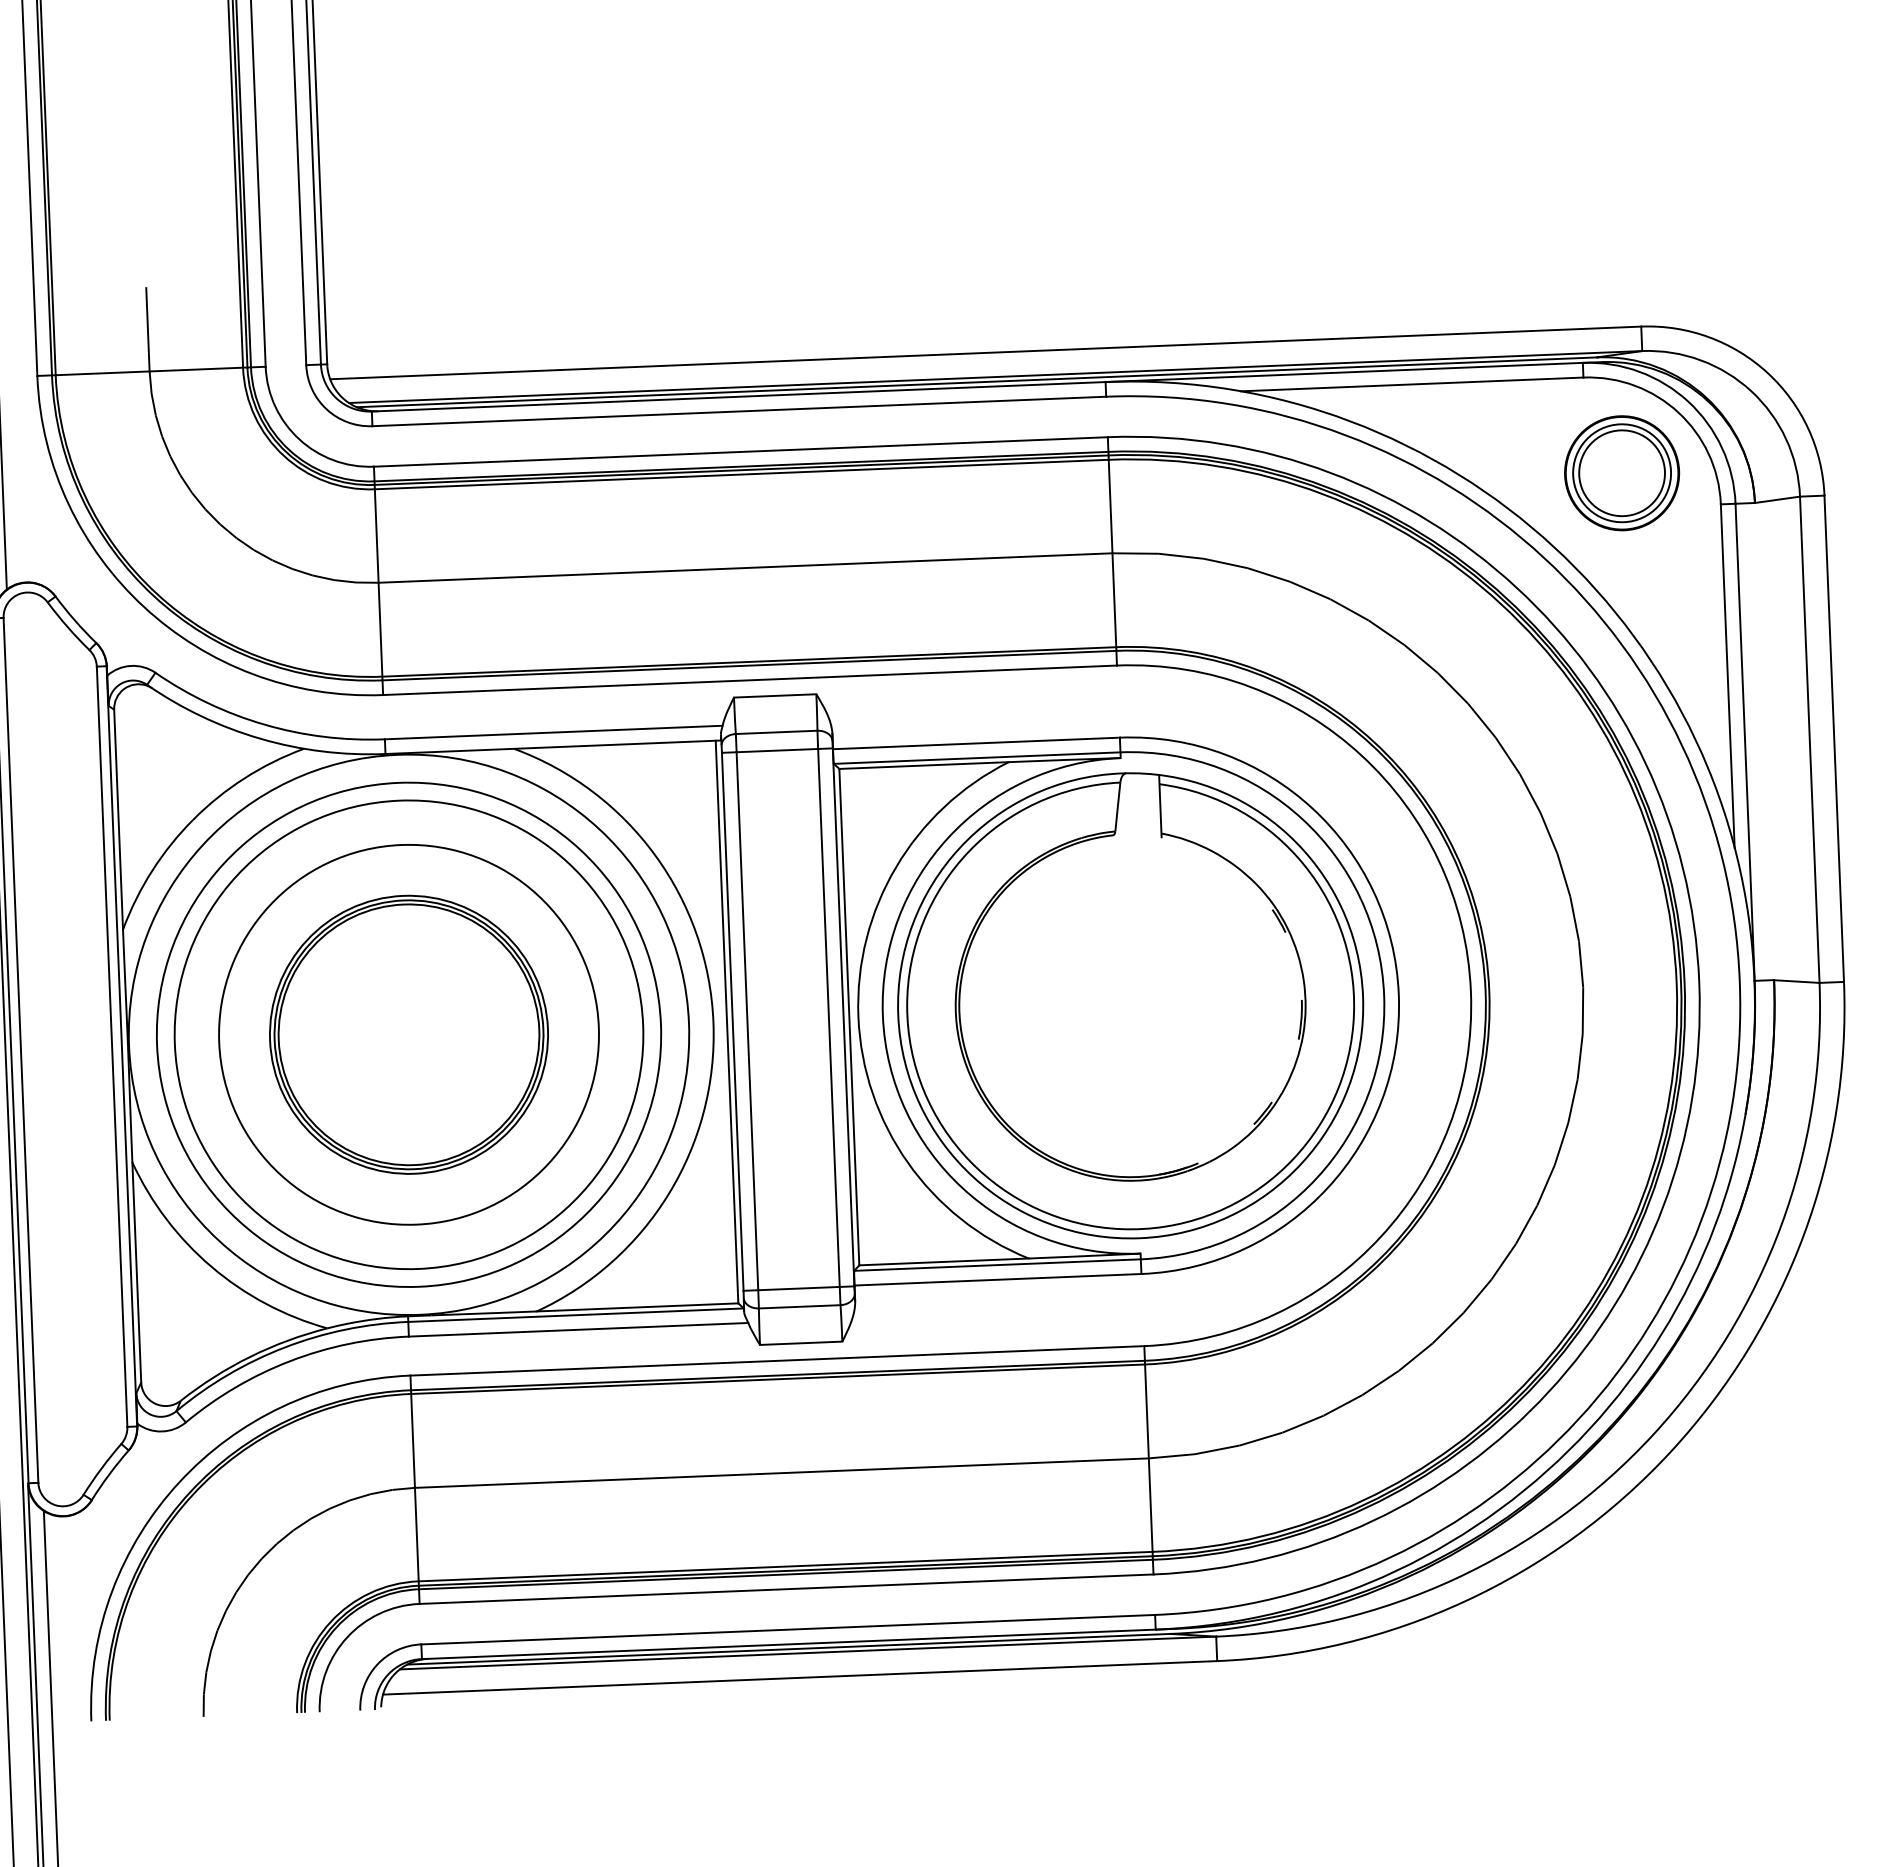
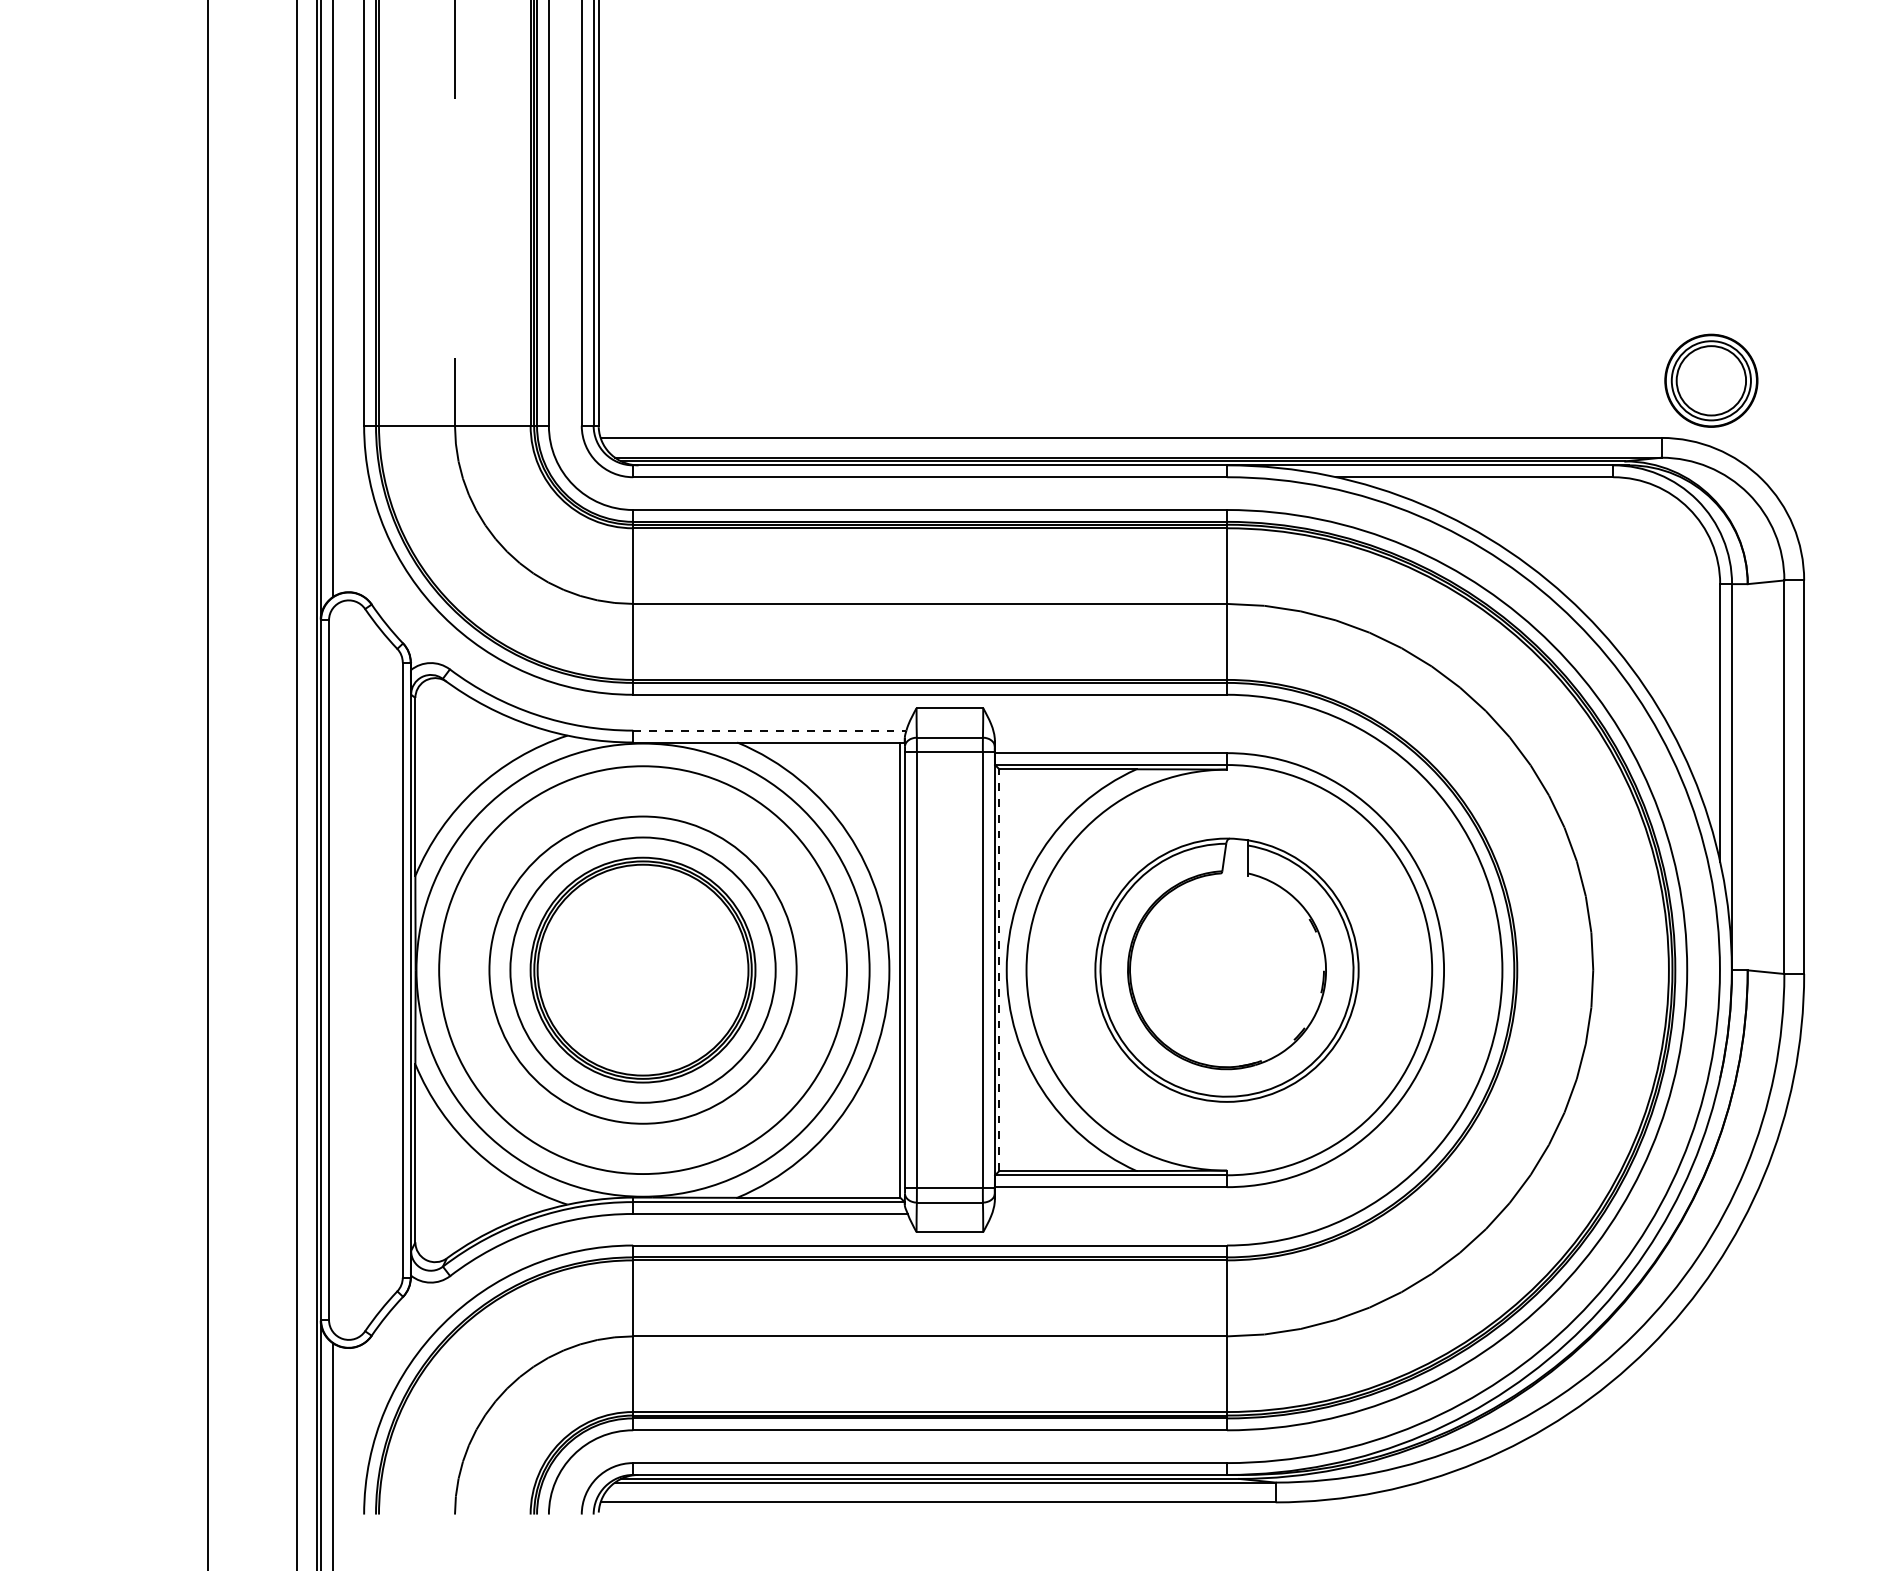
part: (1622, 472) -> (1711, 380), moved
line: (553, 732) -> (769, 730), solid -> dashed
part: (1130, 1006) -> (1226, 970), size x0.7
line: (849, 1017) -> (999, 970), solid -> dashed
circle: (408, 1034) -> (642, 969), size x0.7

